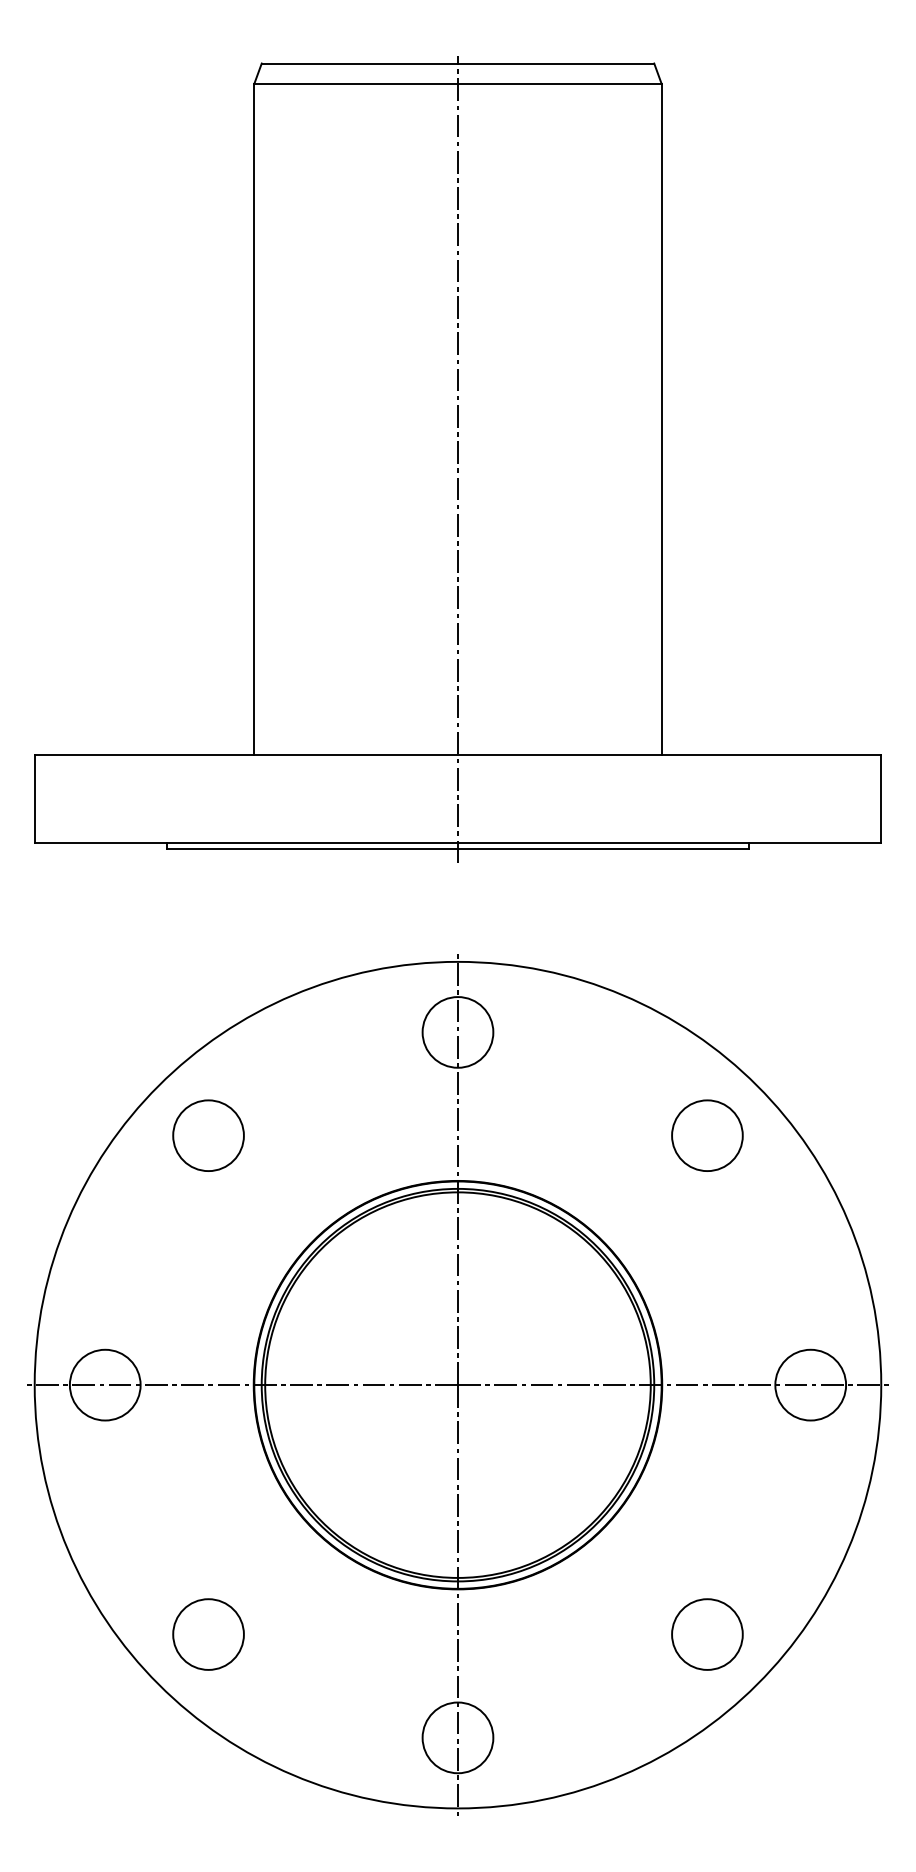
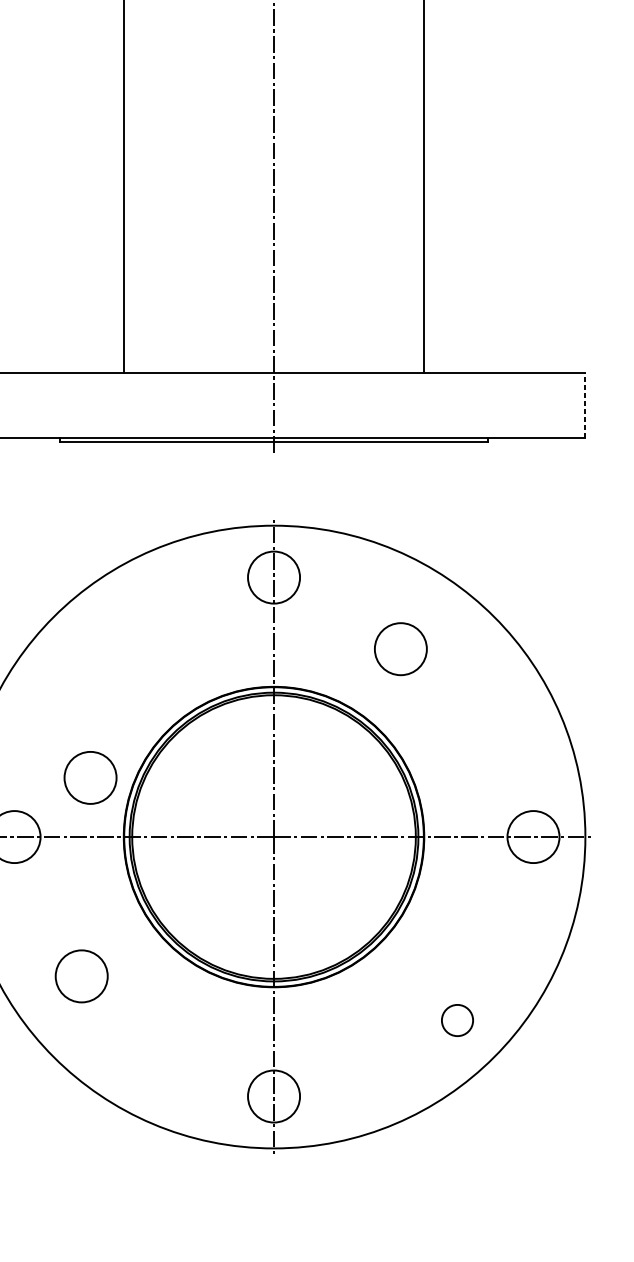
line: (881, 798) -> (585, 405), solid -> dashed
circle: (208, 1135) -> (90, 777), moved
circle: (707, 1135) -> (400, 649), moved
circle: (208, 1634) -> (81, 976), moved
circle: (707, 1634) -> (457, 1020), size x0.6

